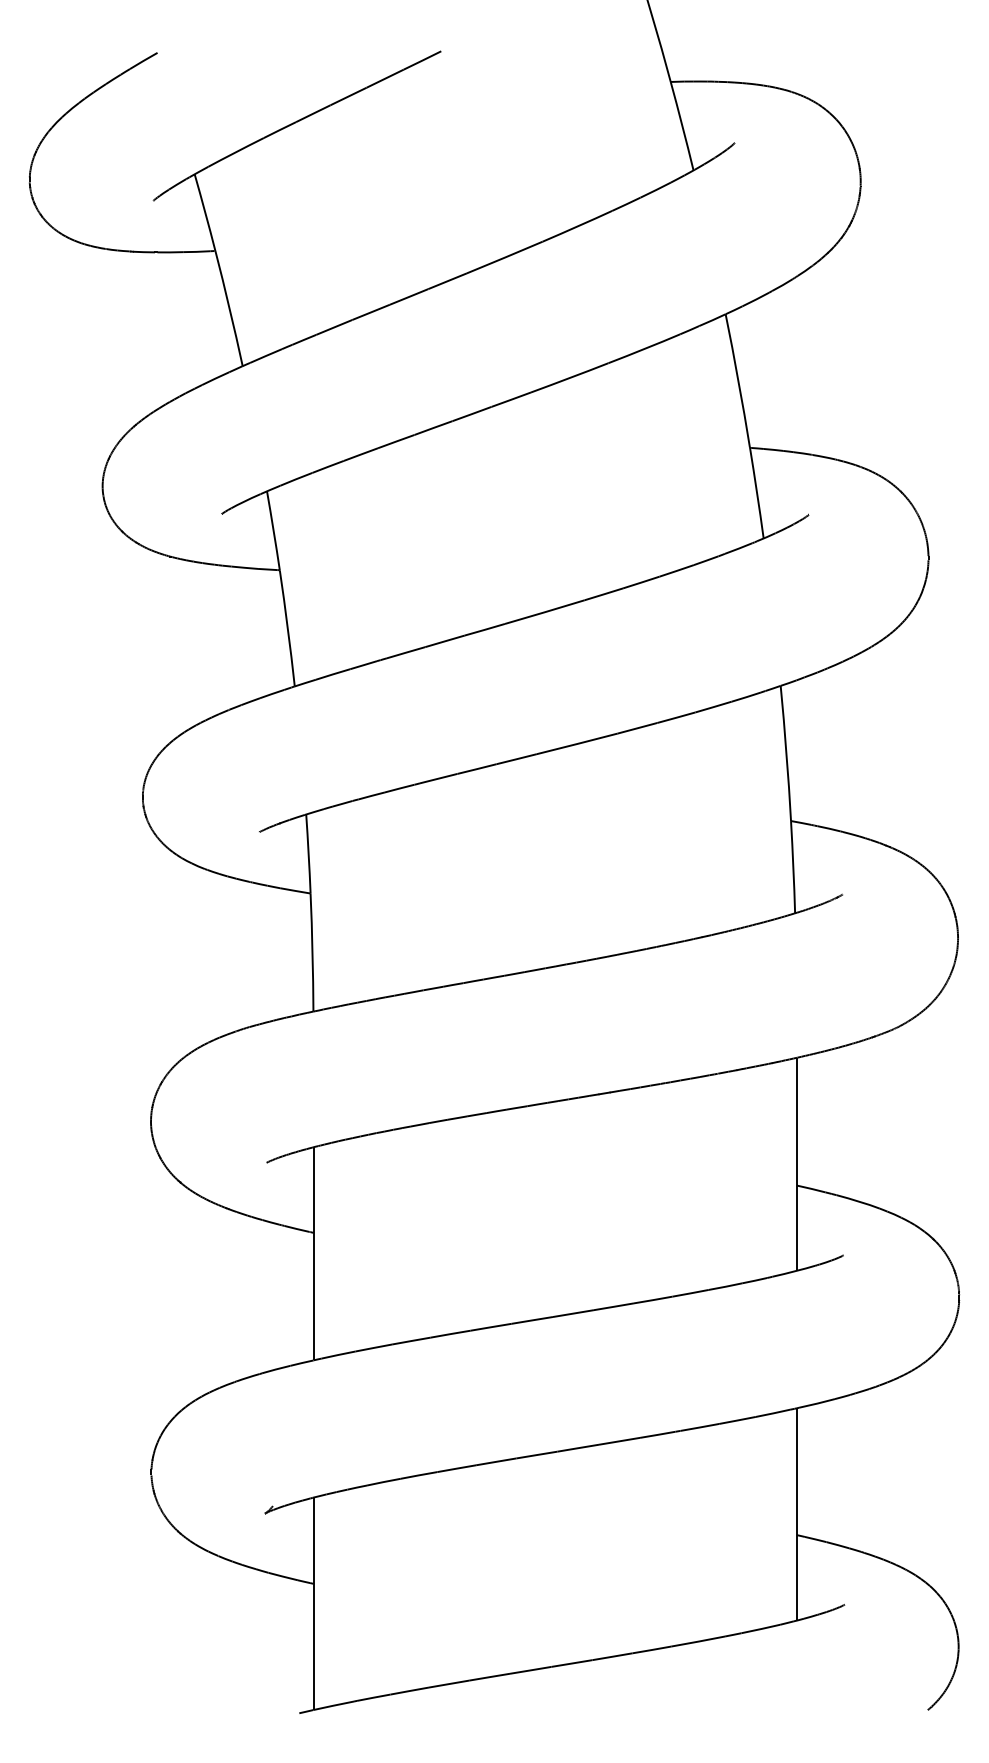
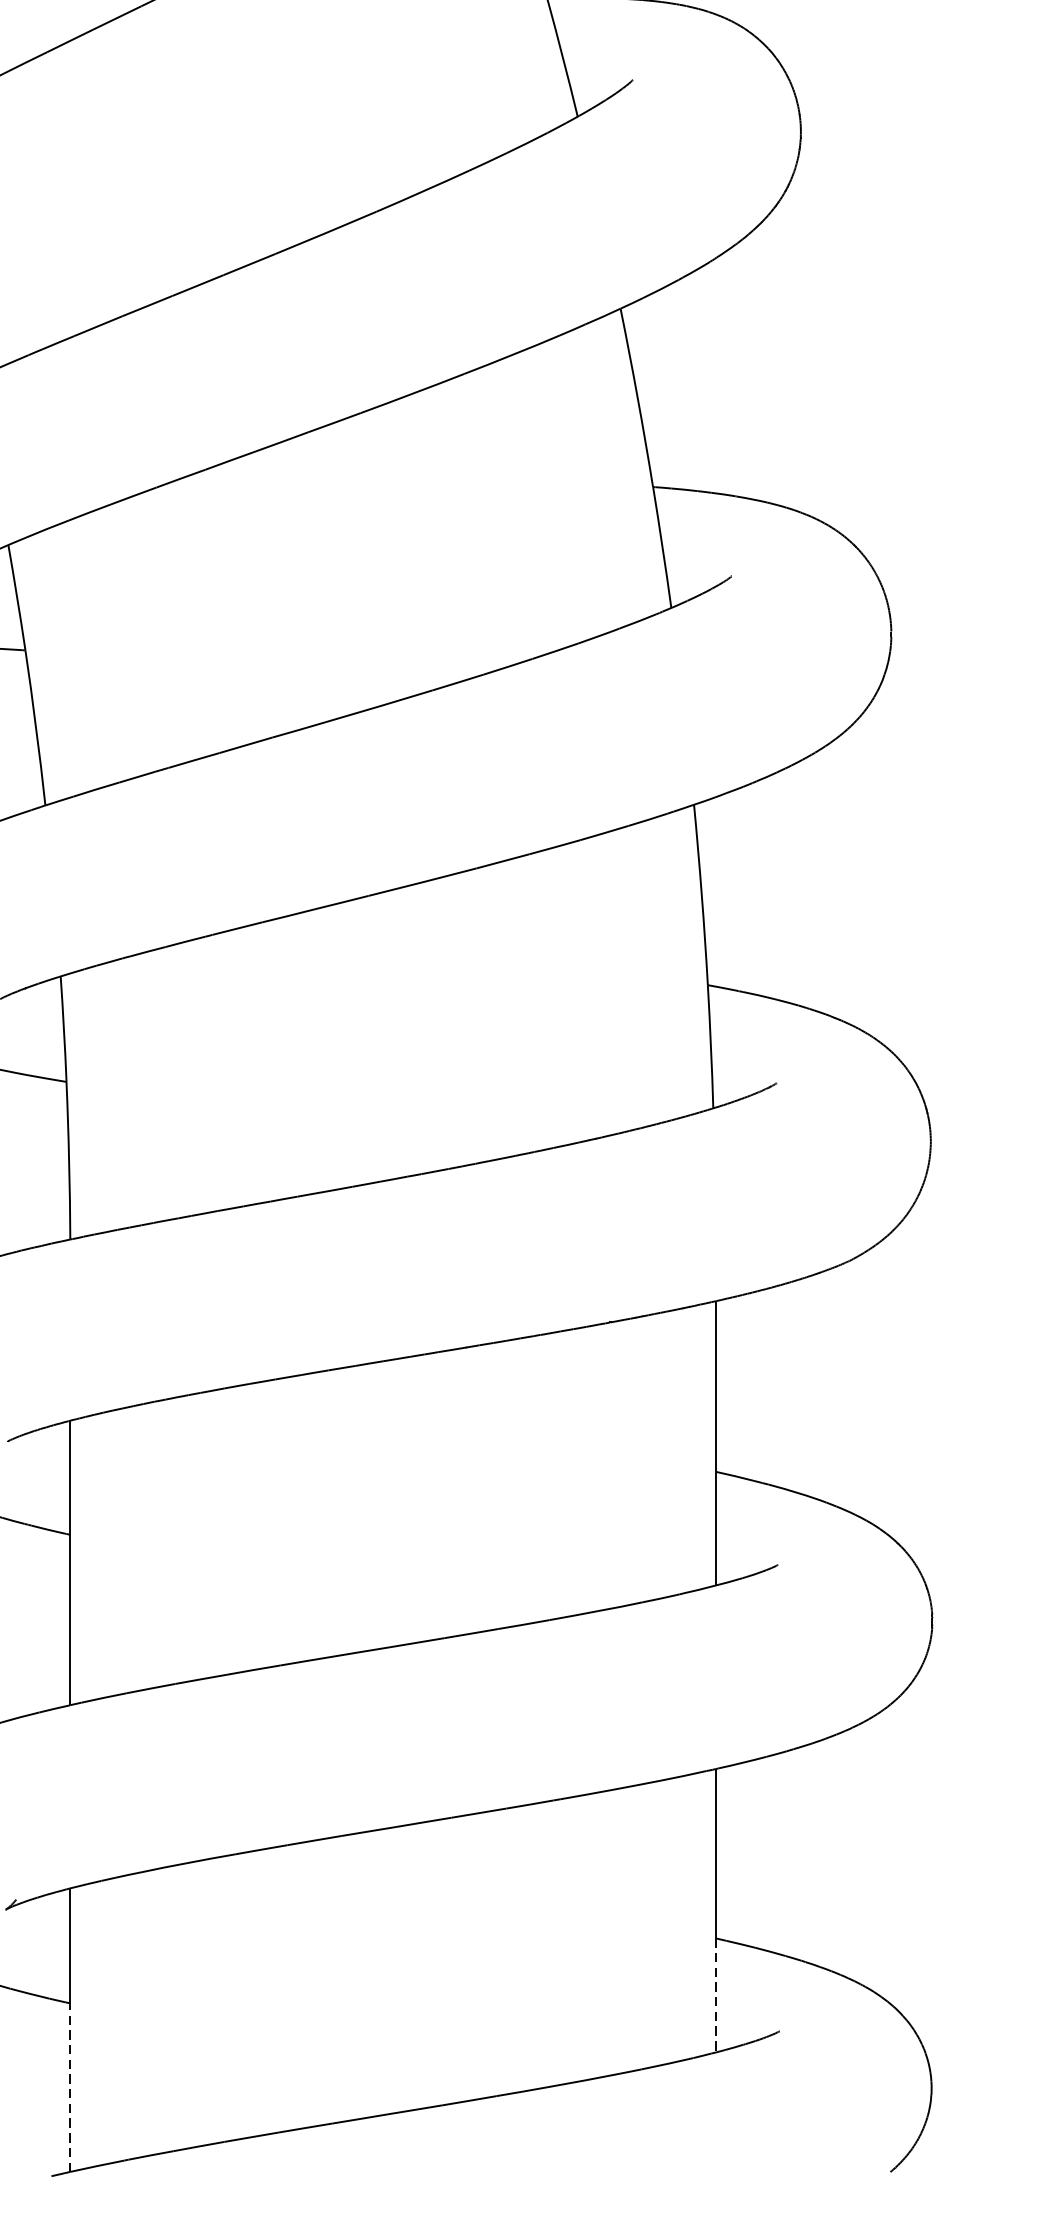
line: (796, 1577) -> (715, 1994), solid -> dashed
line: (313, 1646) -> (70, 2087), solid -> dashed

